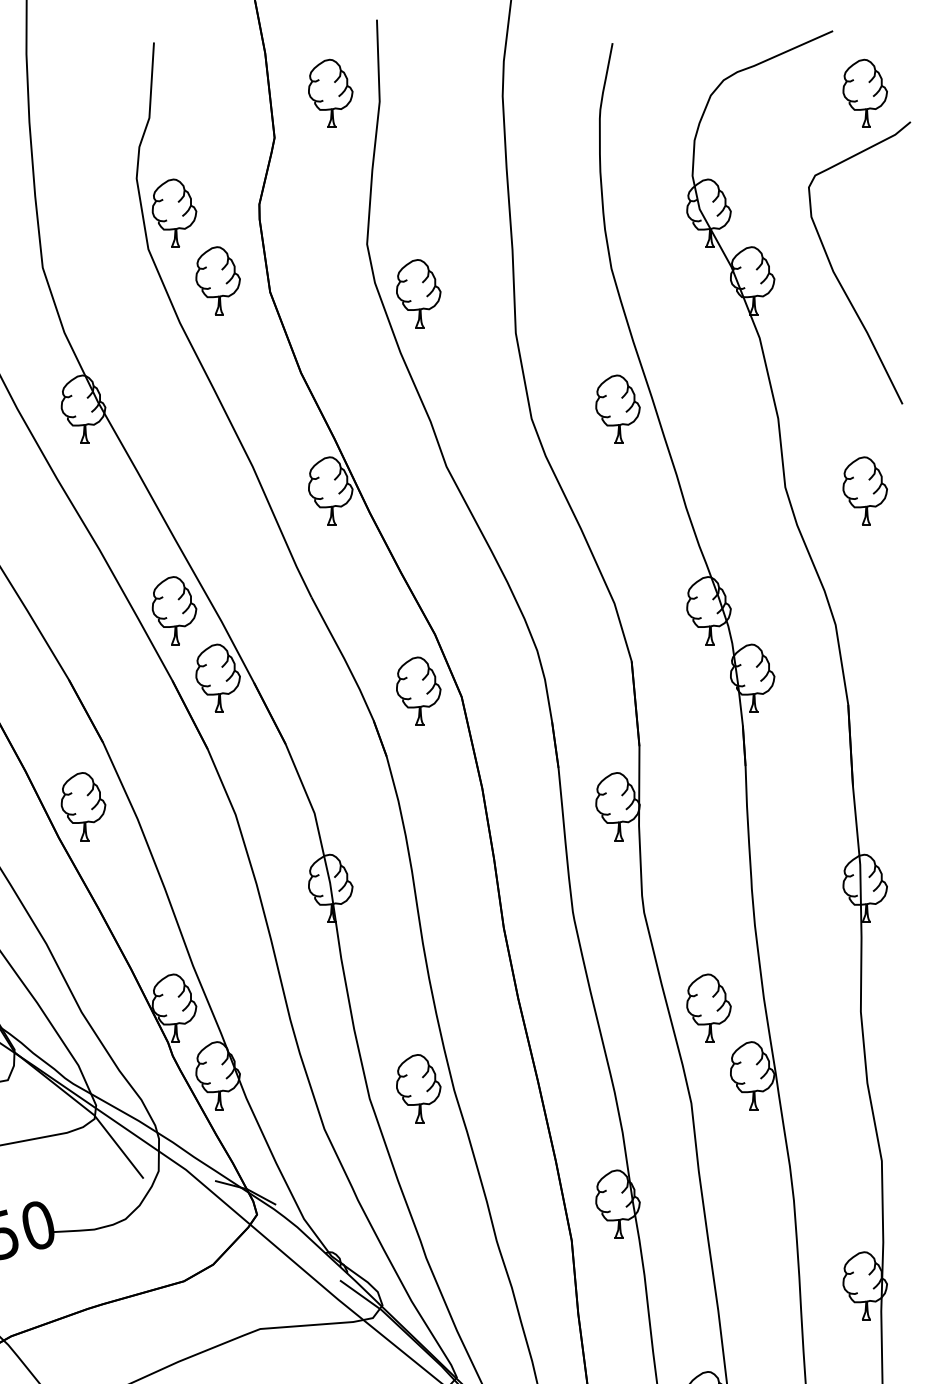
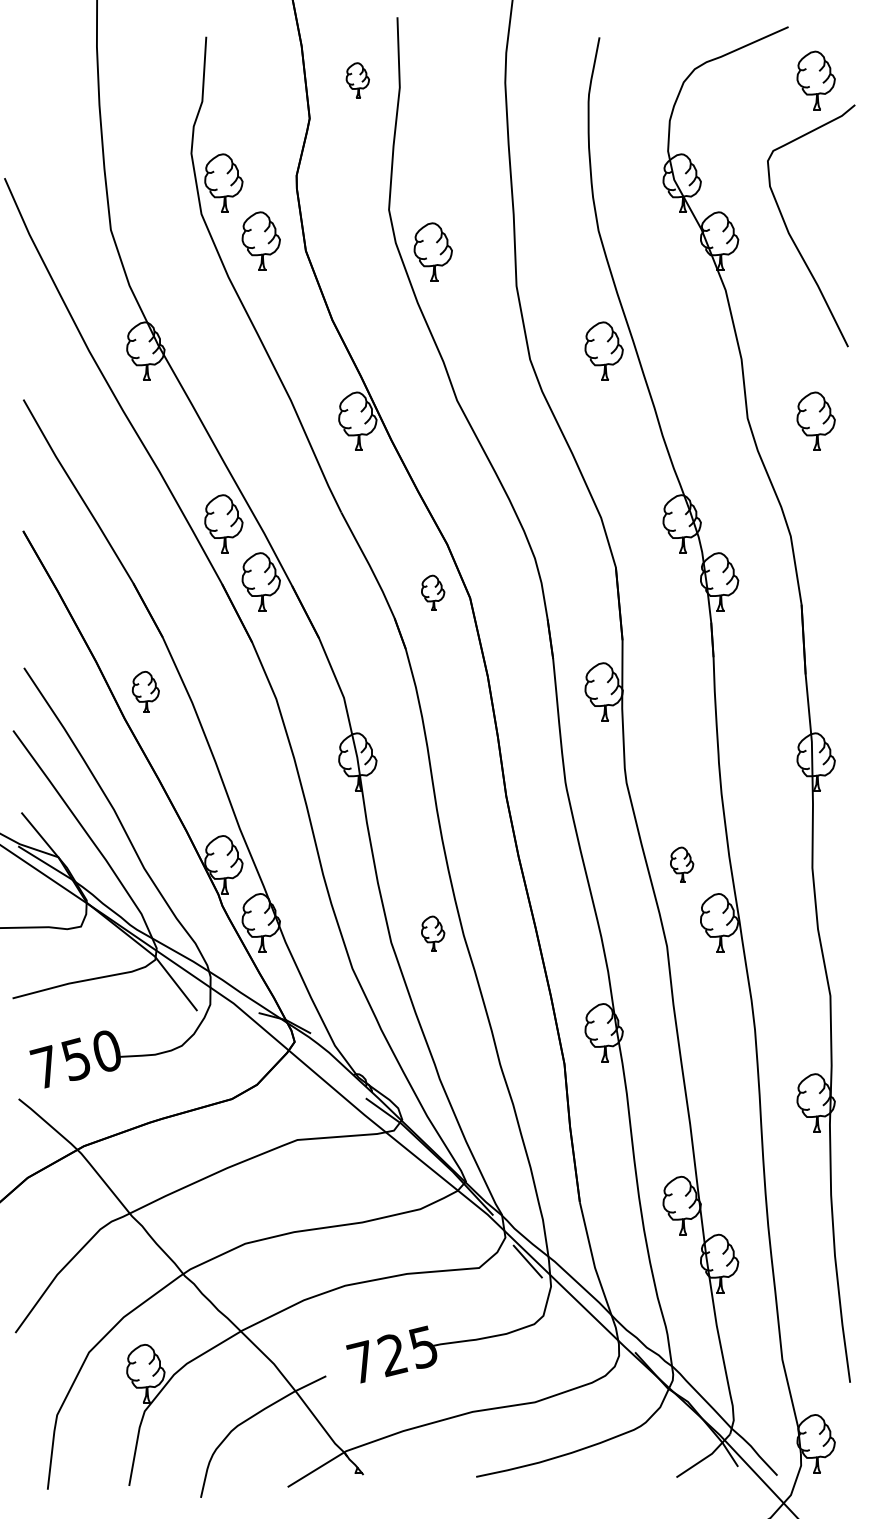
part: (330, 93) -> (357, 80), size x0.6
part: (417, 690) -> (432, 592), size x0.6
part: (83, 805) -> (145, 691), size x0.7
part: (708, 1007) -> (681, 864), size x0.6
part: (417, 1088) -> (432, 933), size x0.6

